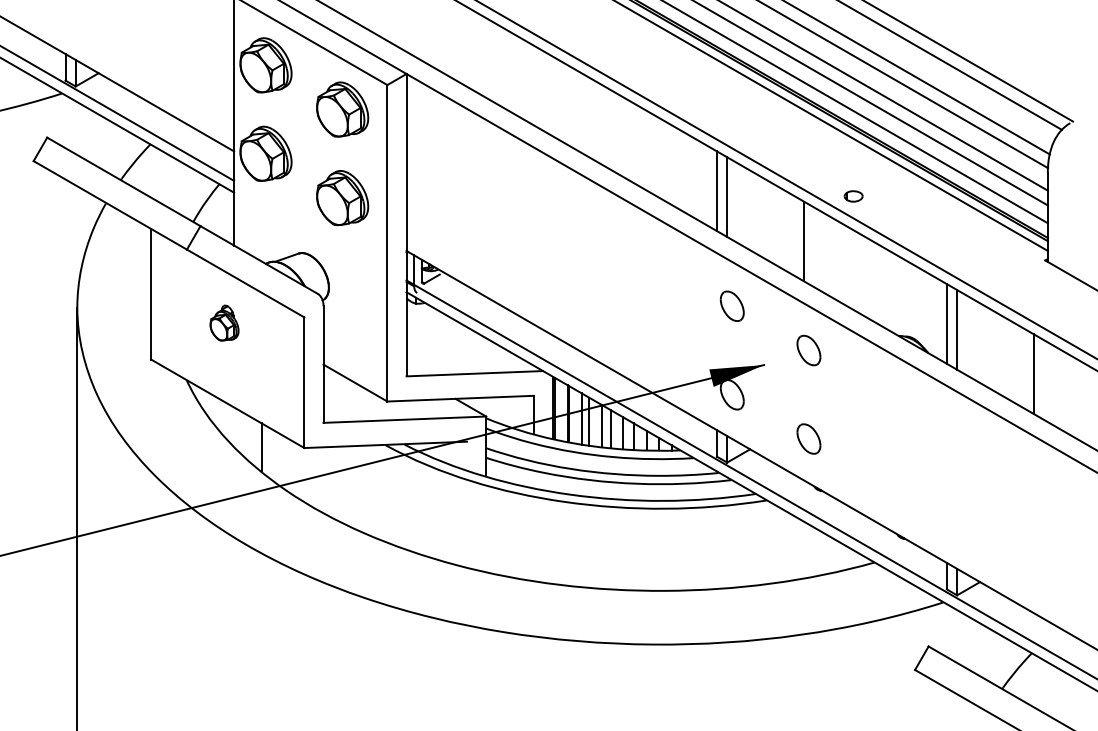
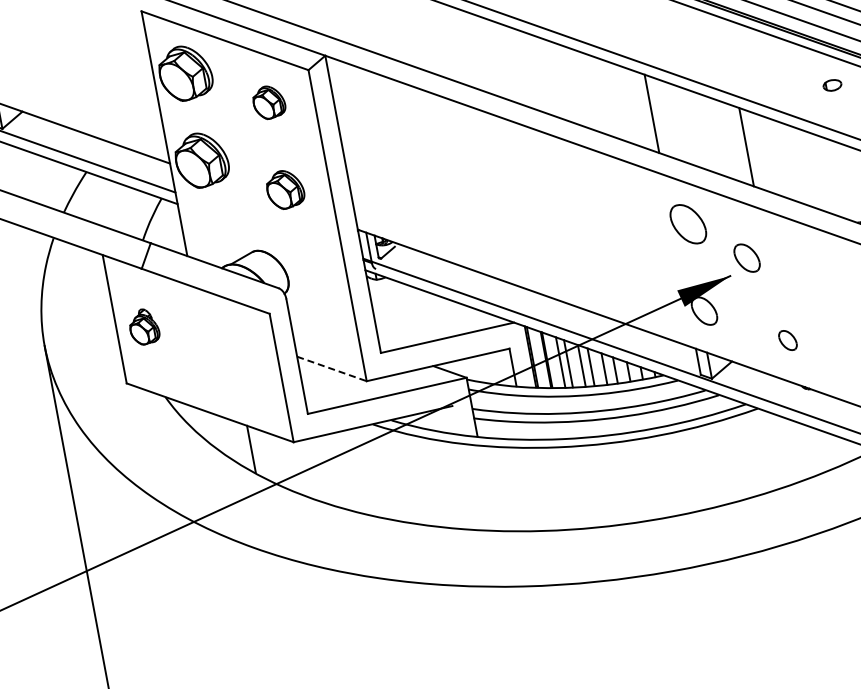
part: (342, 109) -> (268, 102), size x0.6
line: (727, 196) -> (663, 117), removed
part: (853, 196) -> (832, 85), moved
part: (342, 198) -> (285, 189), size x0.7
part: (731, 305) -> (687, 223), size x1.4
part: (224, 322) -> (143, 326), moved
part: (808, 350) -> (746, 258), moved
line: (355, 383) -> (332, 369), solid -> dashed
part: (808, 438) -> (787, 340), size x0.7

